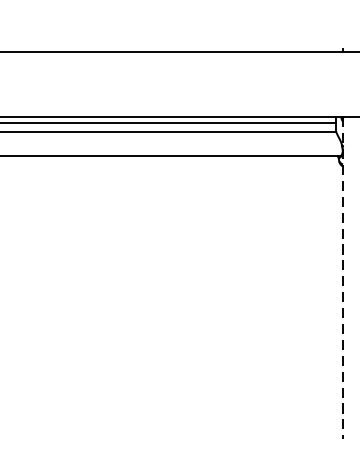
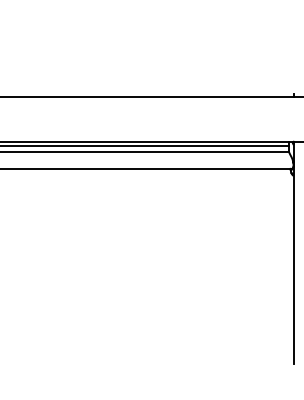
line: (342, 278) -> (293, 253), dashed -> solid

